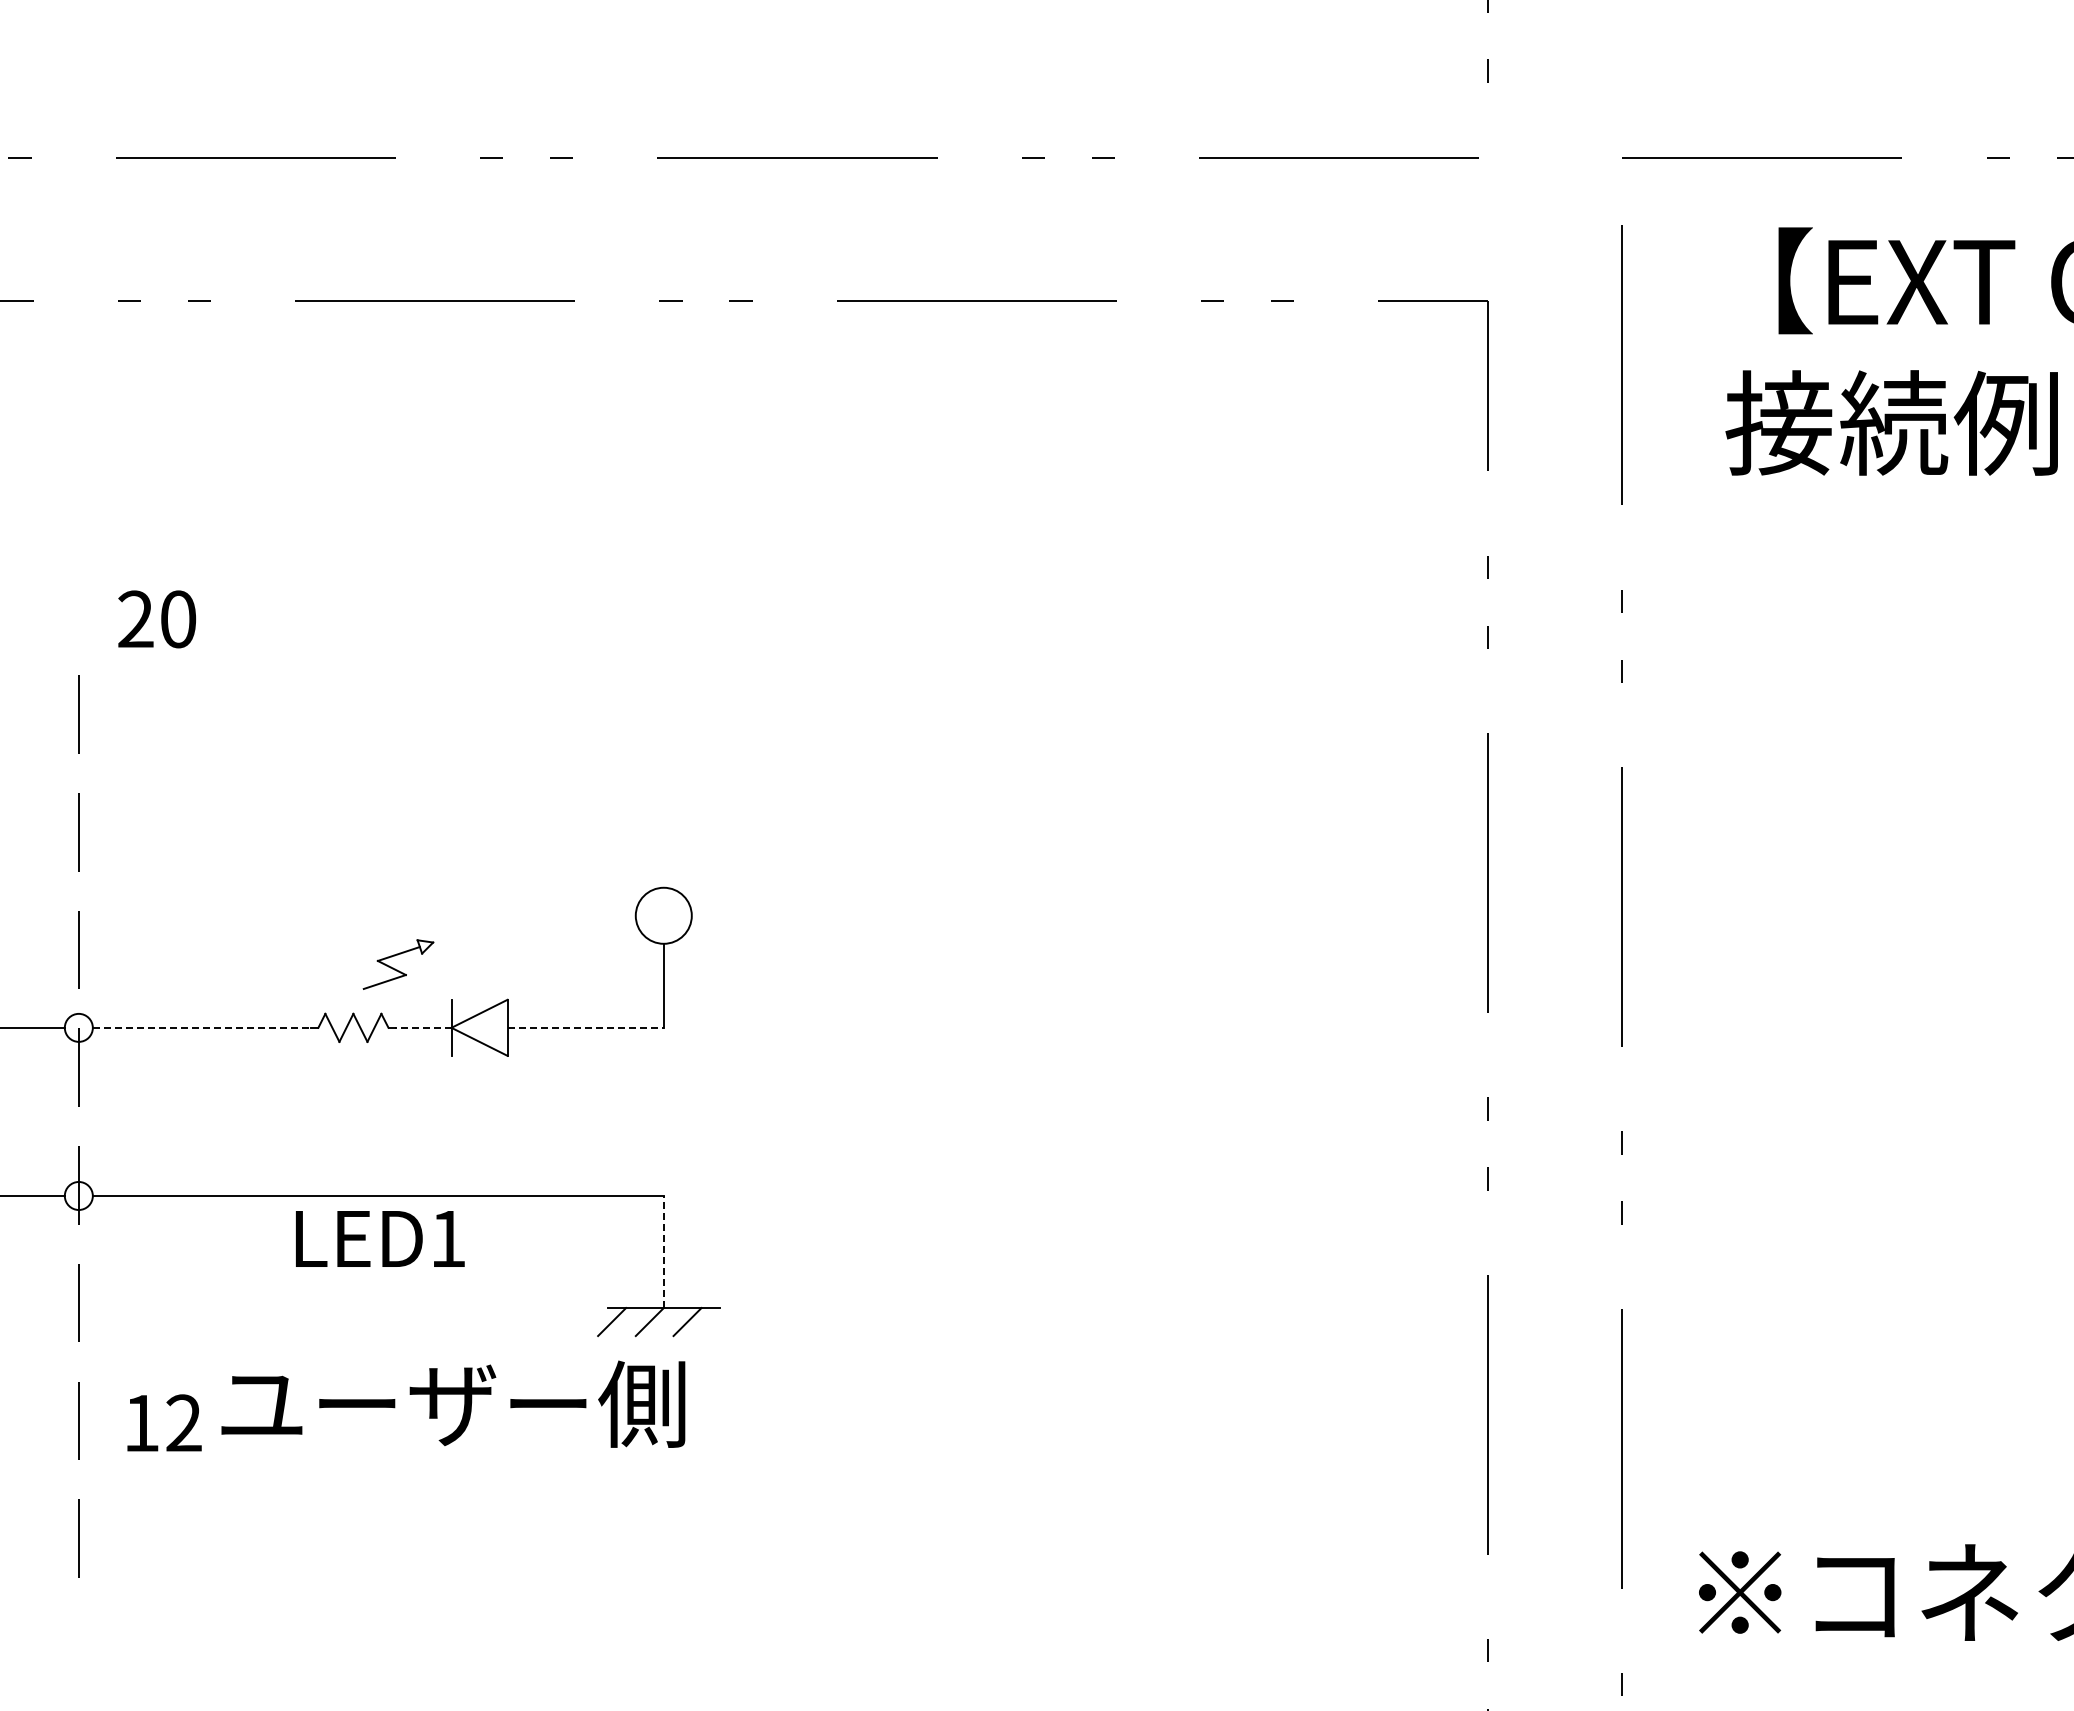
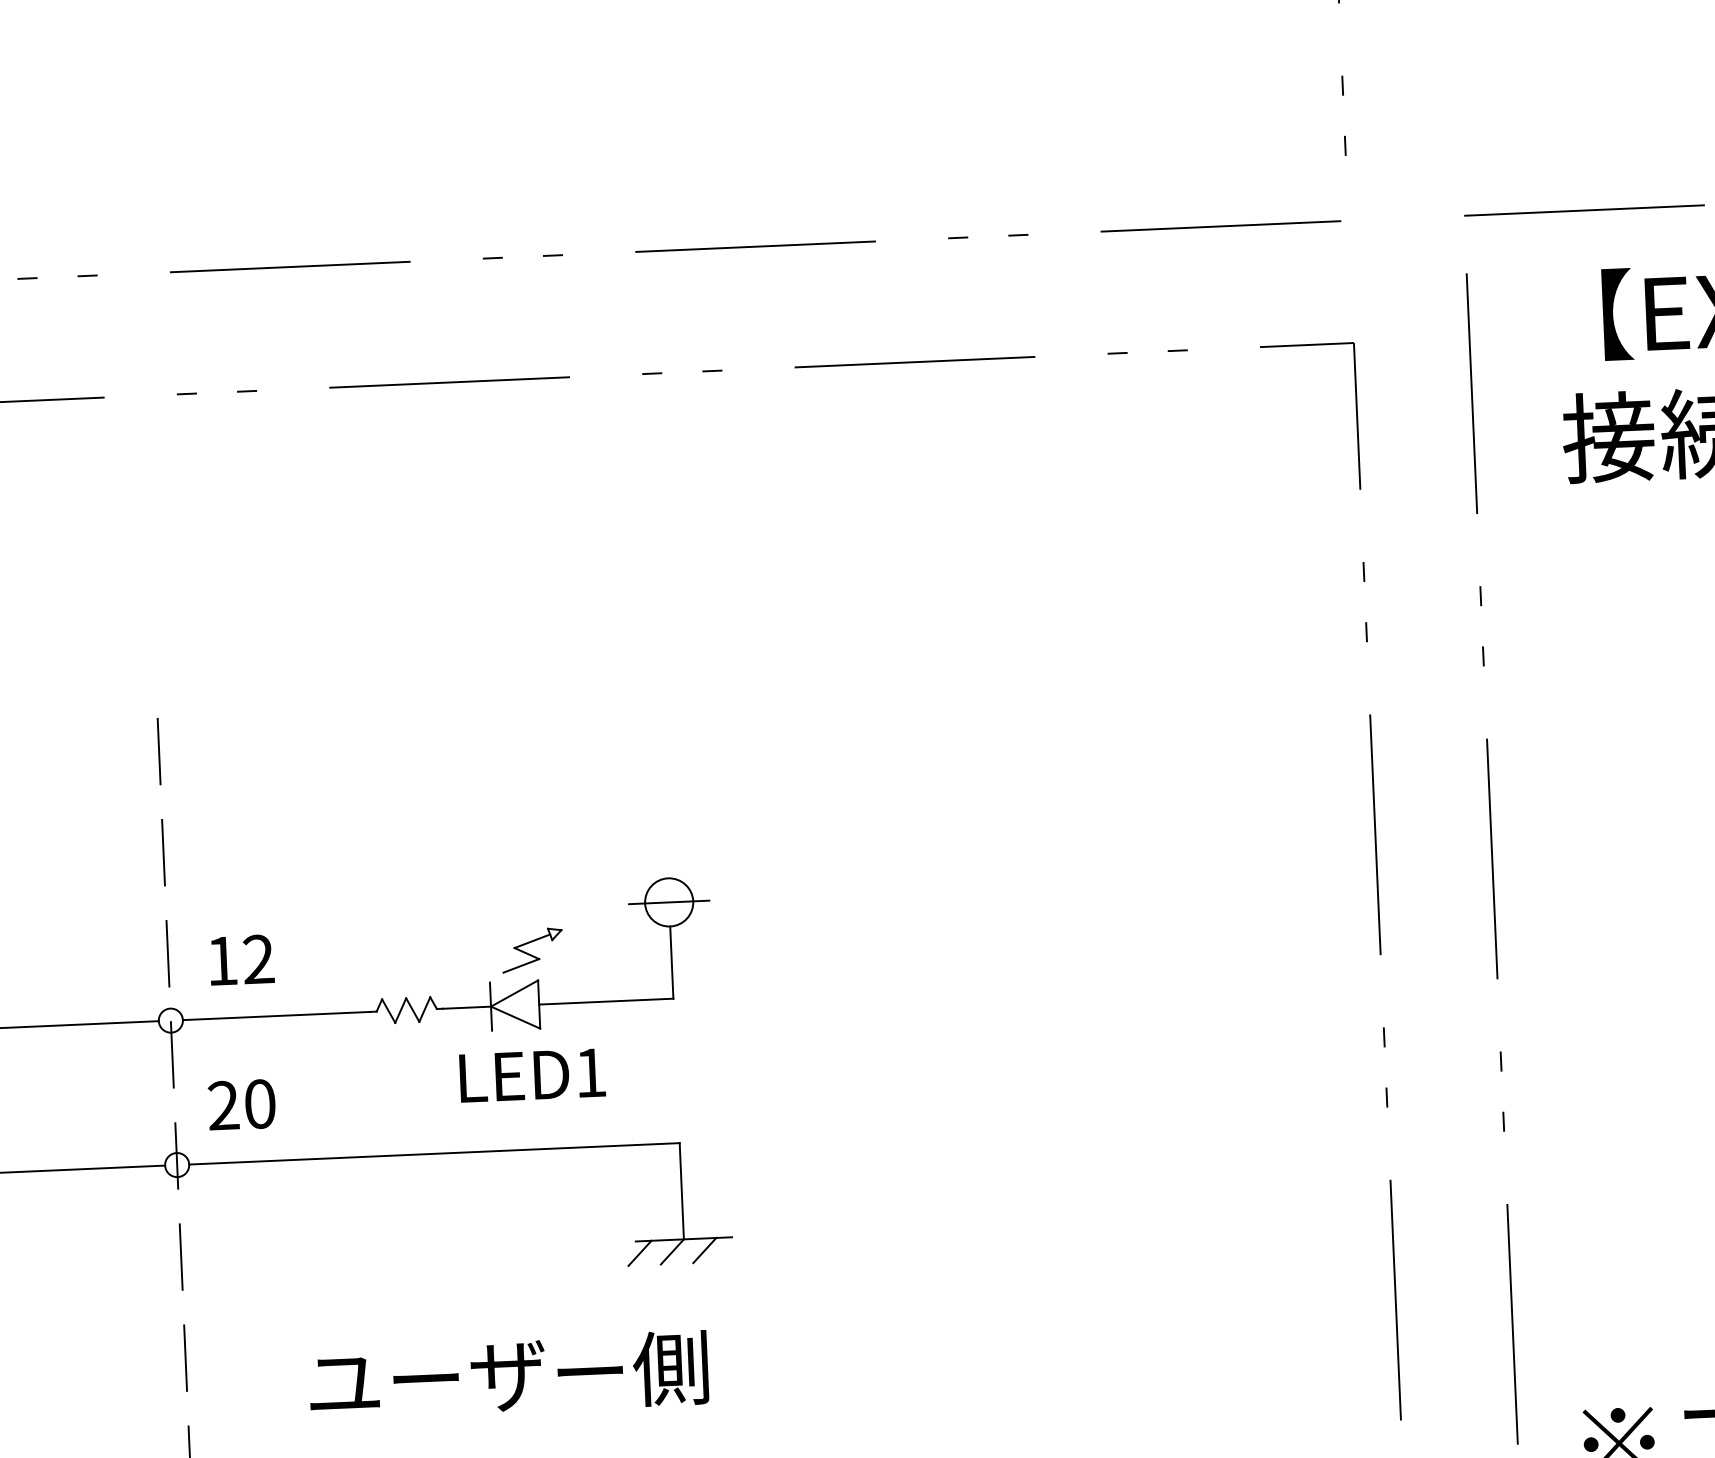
text: (156, 619) -> (241, 1105), moved
line: (663, 915) -> (668, 902), added
part: (398, 964) -> (532, 950), moved
line: (202, 1027) -> (277, 1015), dashed -> solid
line: (423, 1027) -> (466, 1007), dashed -> solid
line: (586, 1027) -> (606, 1001), dashed -> solid
text: (380, 1238) -> (532, 1075), moved
line: (663, 1251) -> (681, 1190), dashed -> solid
text: (453, 1403) -> (508, 1374), moved
text: (164, 1422) -> (241, 959), moved

